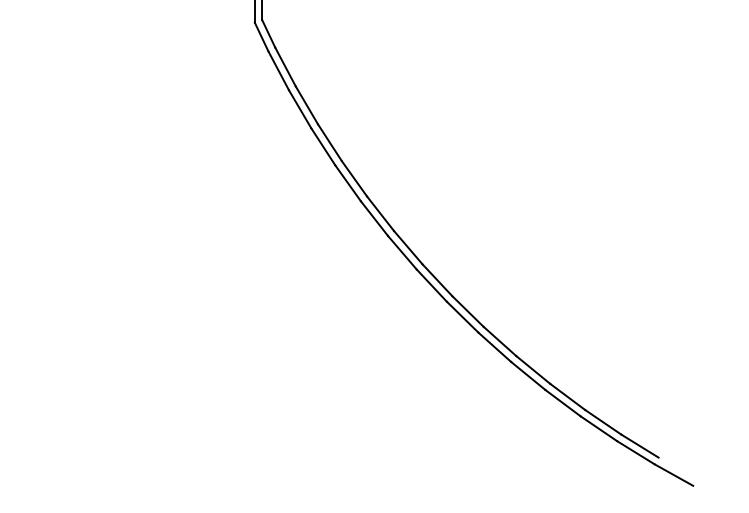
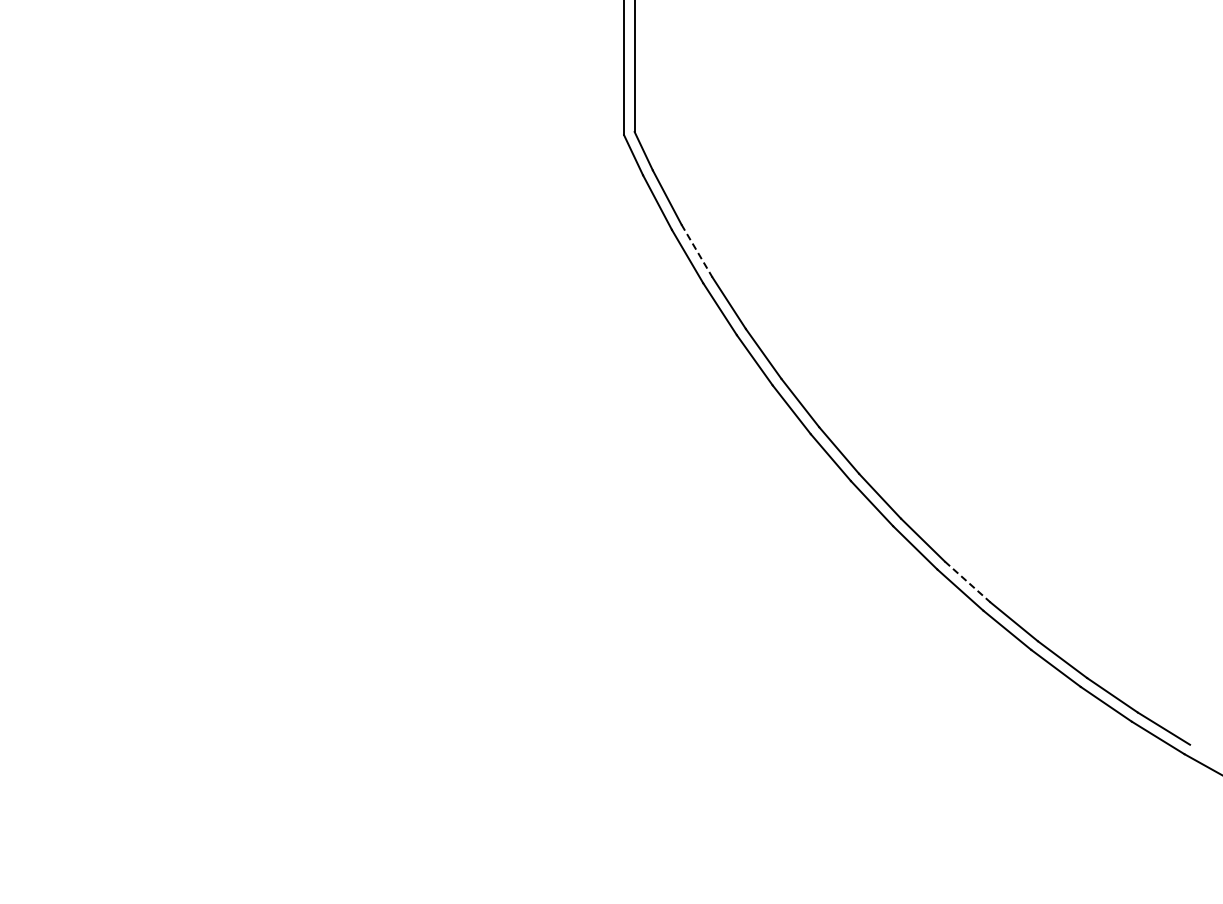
line: (307, 105) -> (697, 251), solid -> dashed
line: (499, 341) -> (967, 582), solid -> dashed

